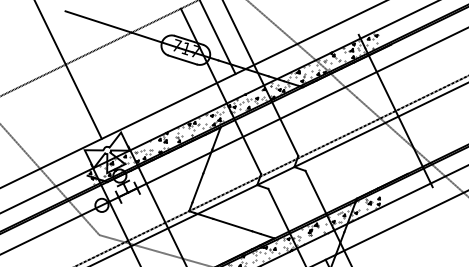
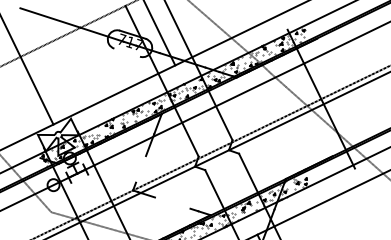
line: (182, 59) -> (126, 52), removed
line: (197, 187) -> (140, 168), removed
line: (232, 224) -> (172, 202), removed

